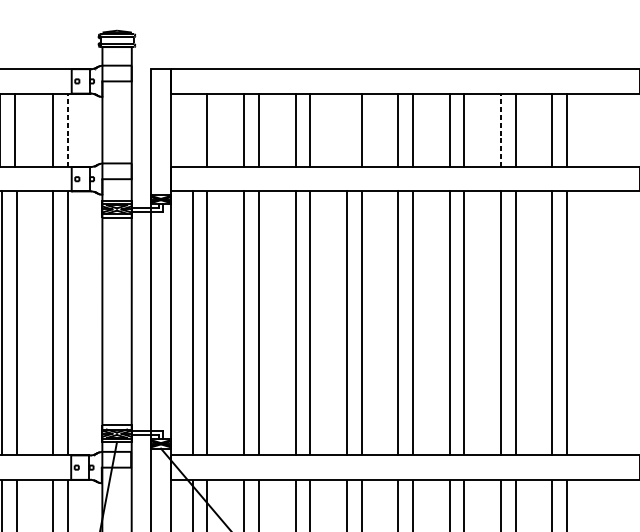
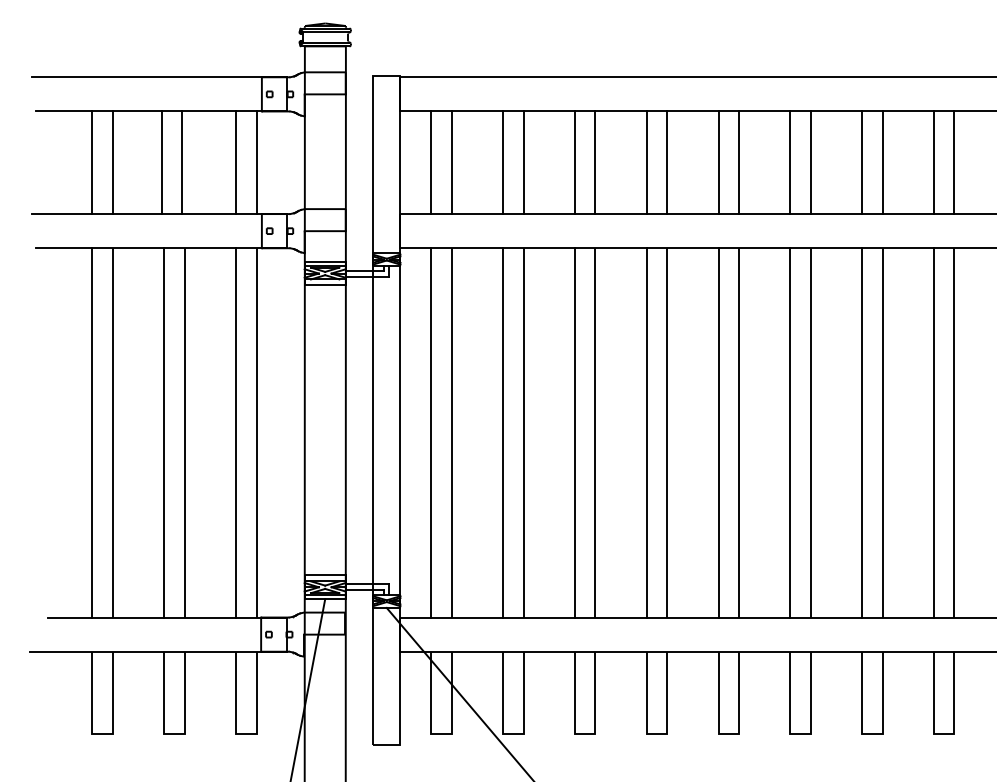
line: (67, 130) -> (256, 162), dashed -> solid
line: (192, 130) -> (431, 162), added
line: (346, 130) -> (646, 162), added
line: (501, 130) -> (862, 162), dashed -> solid

